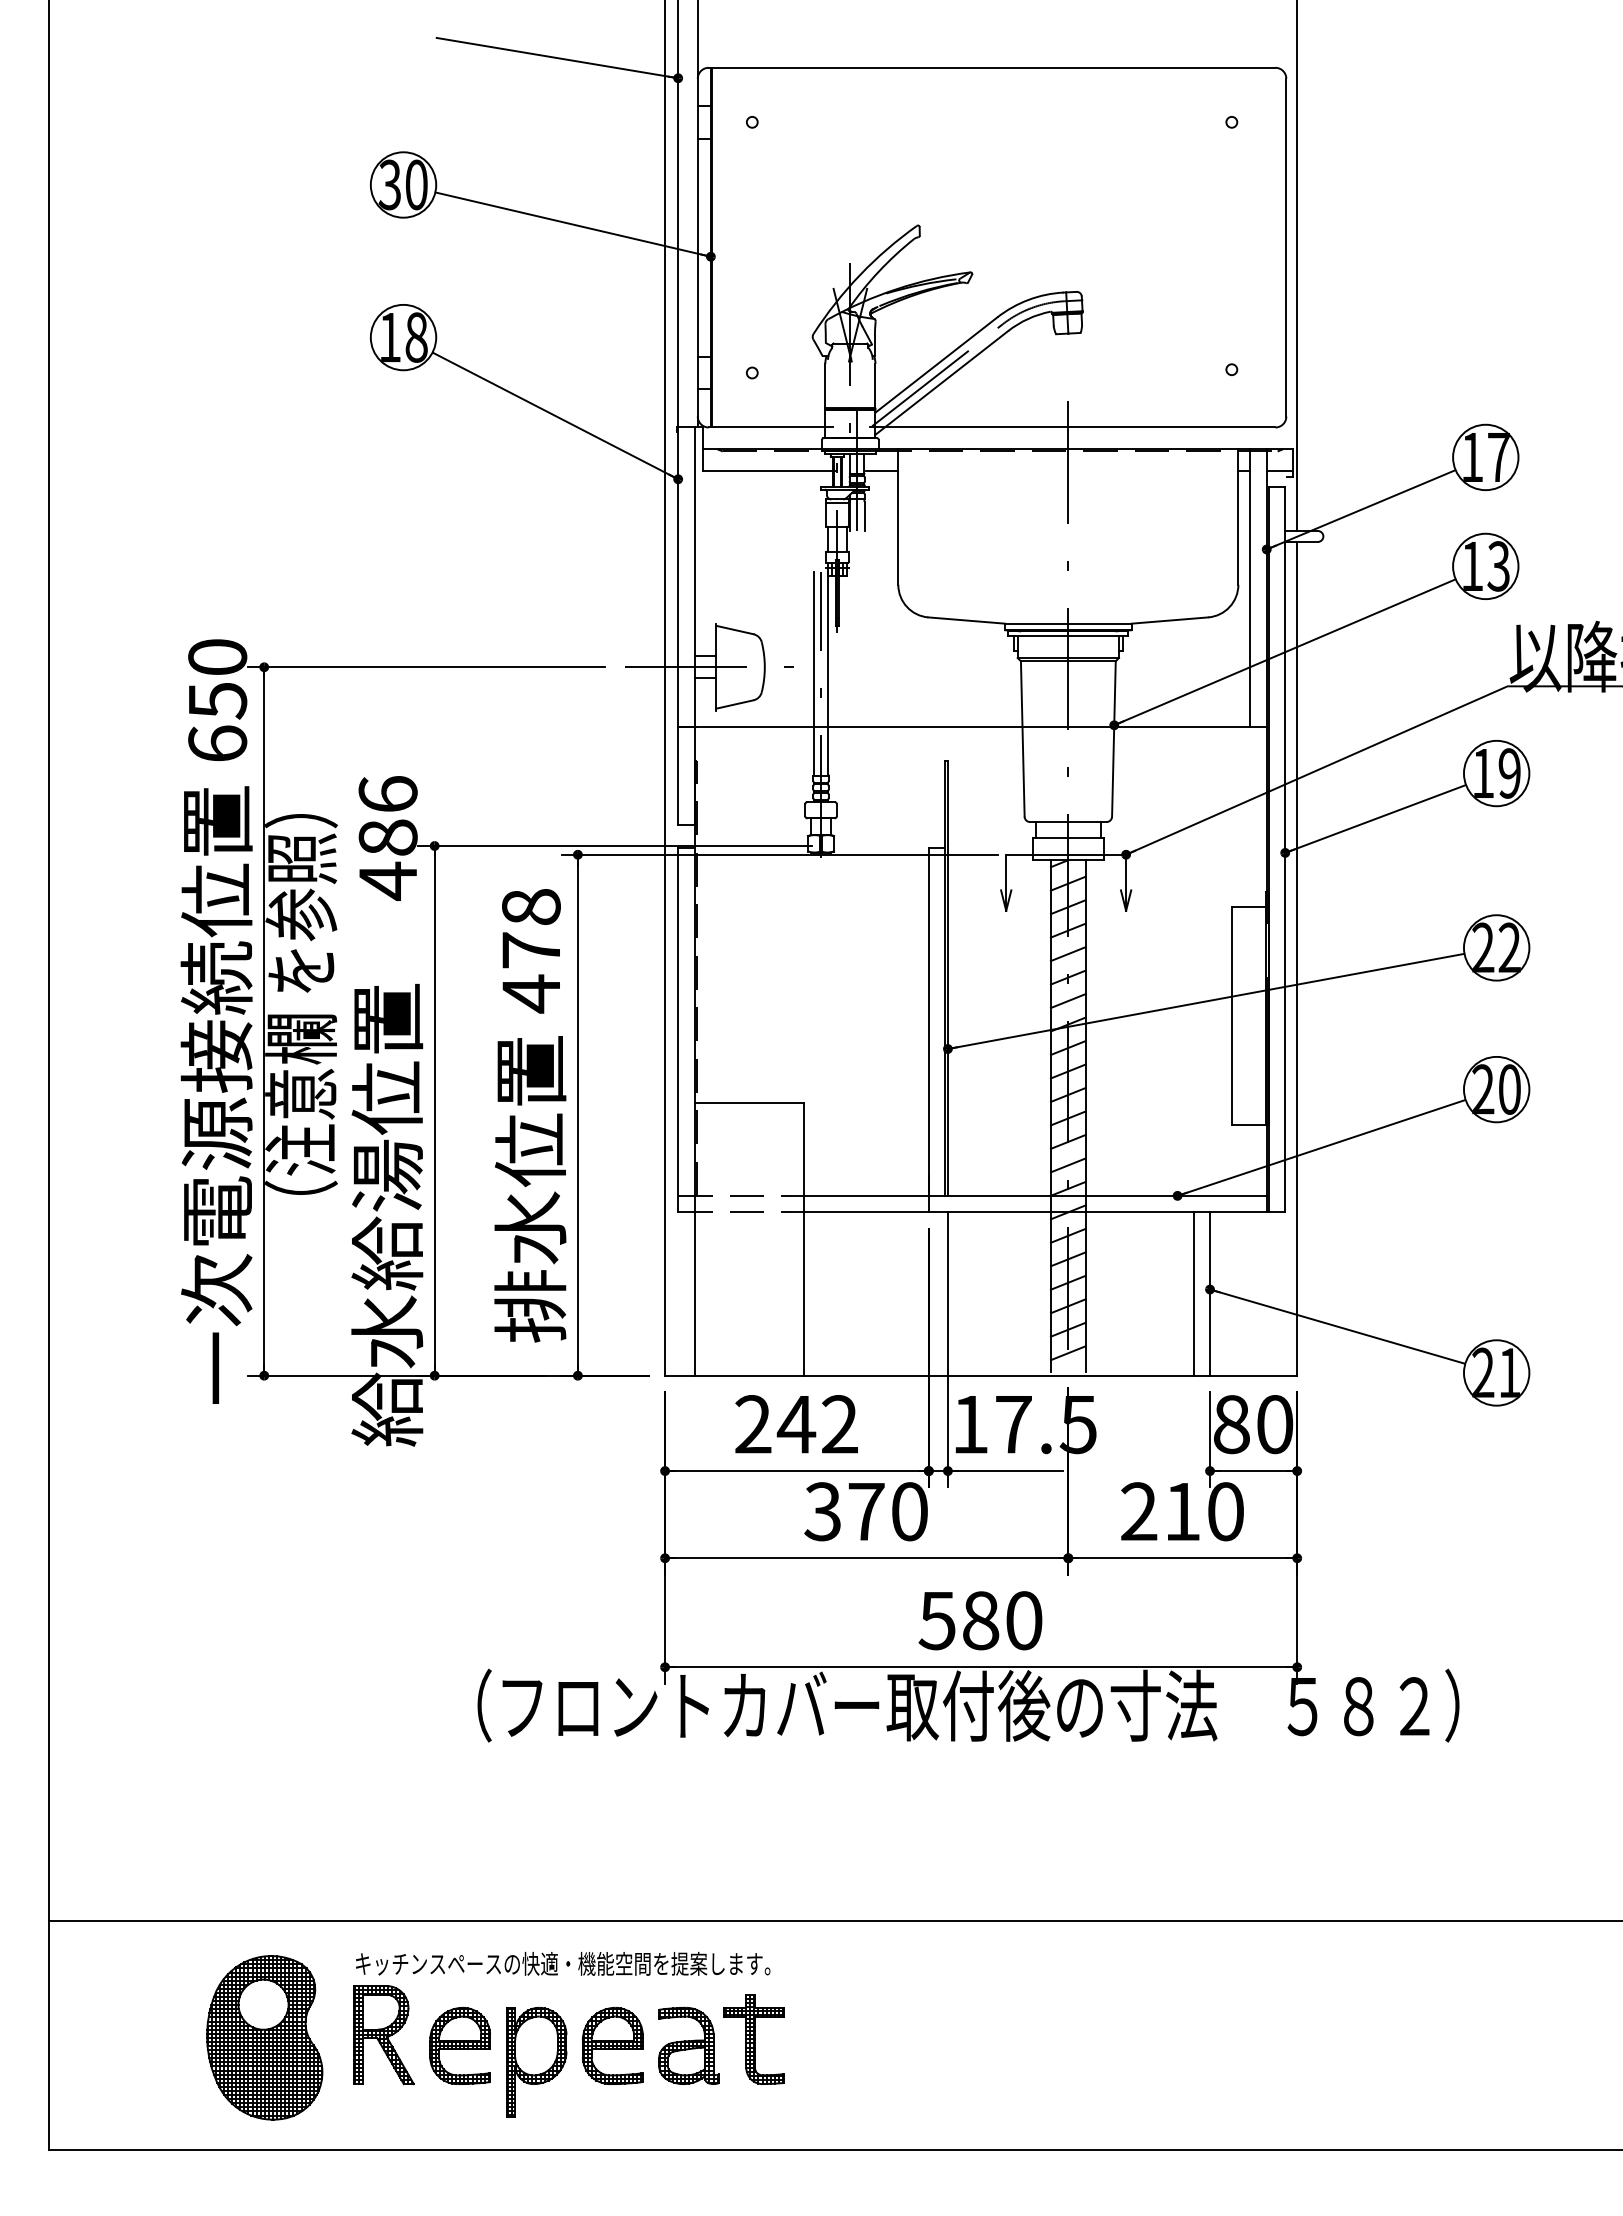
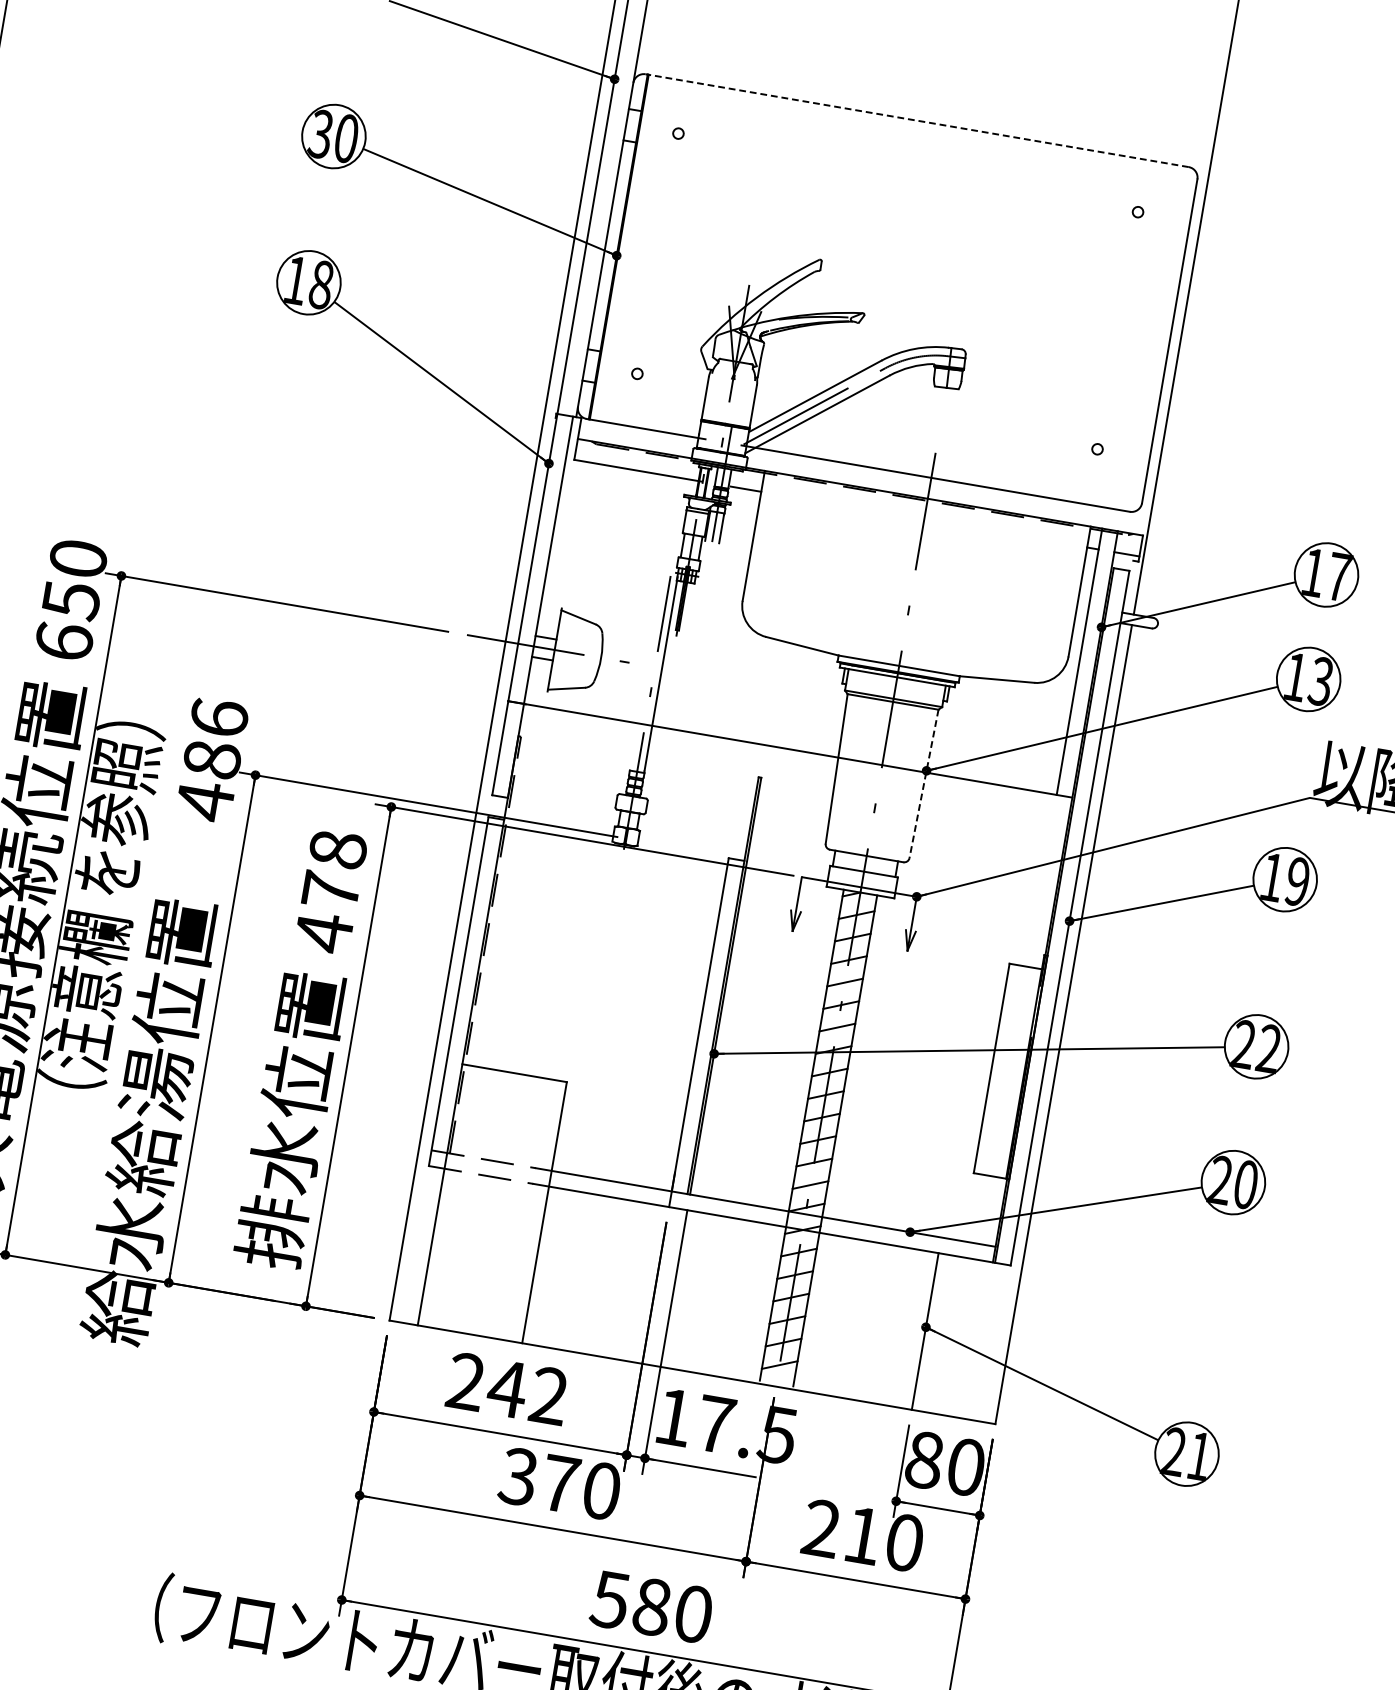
line: (991, 67) -> (916, 120), solid -> dashed
line: (813, 672) -> (646, 670), removed
line: (1113, 739) -> (923, 784), solid -> dashed
line: (1193, 1293) -> (909, 1328), removed

